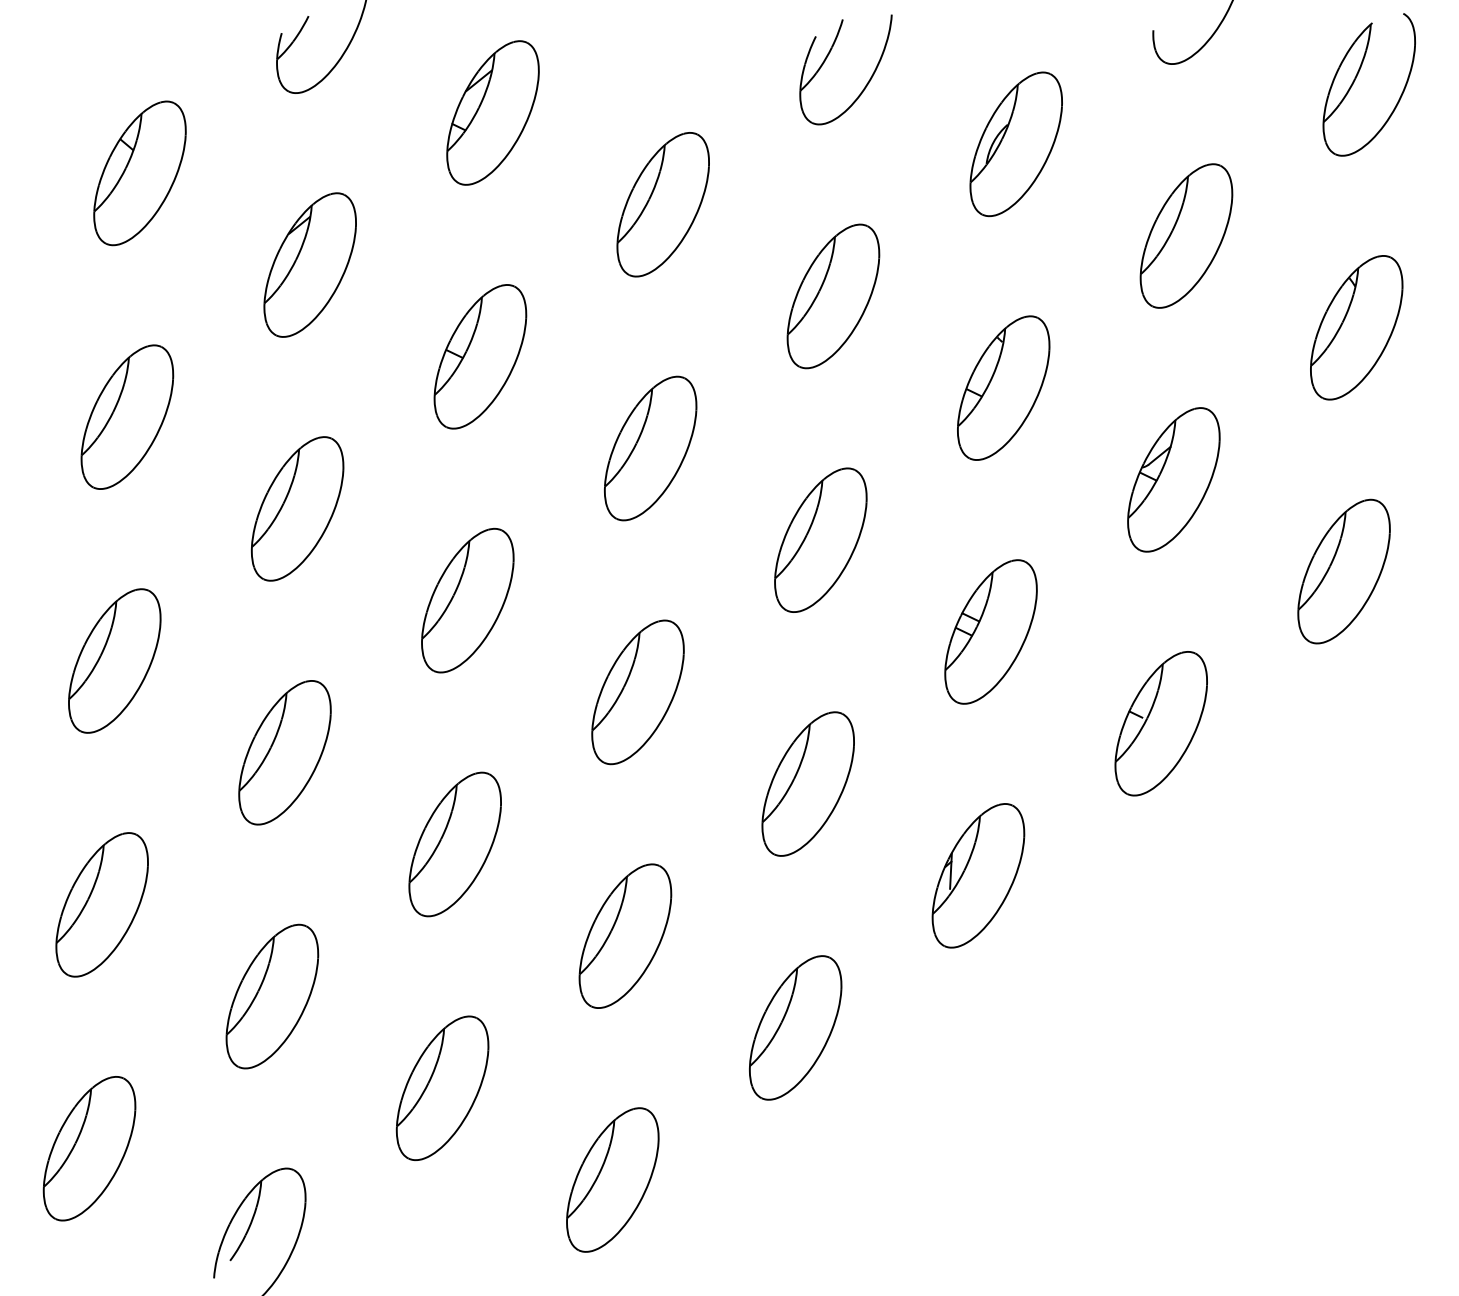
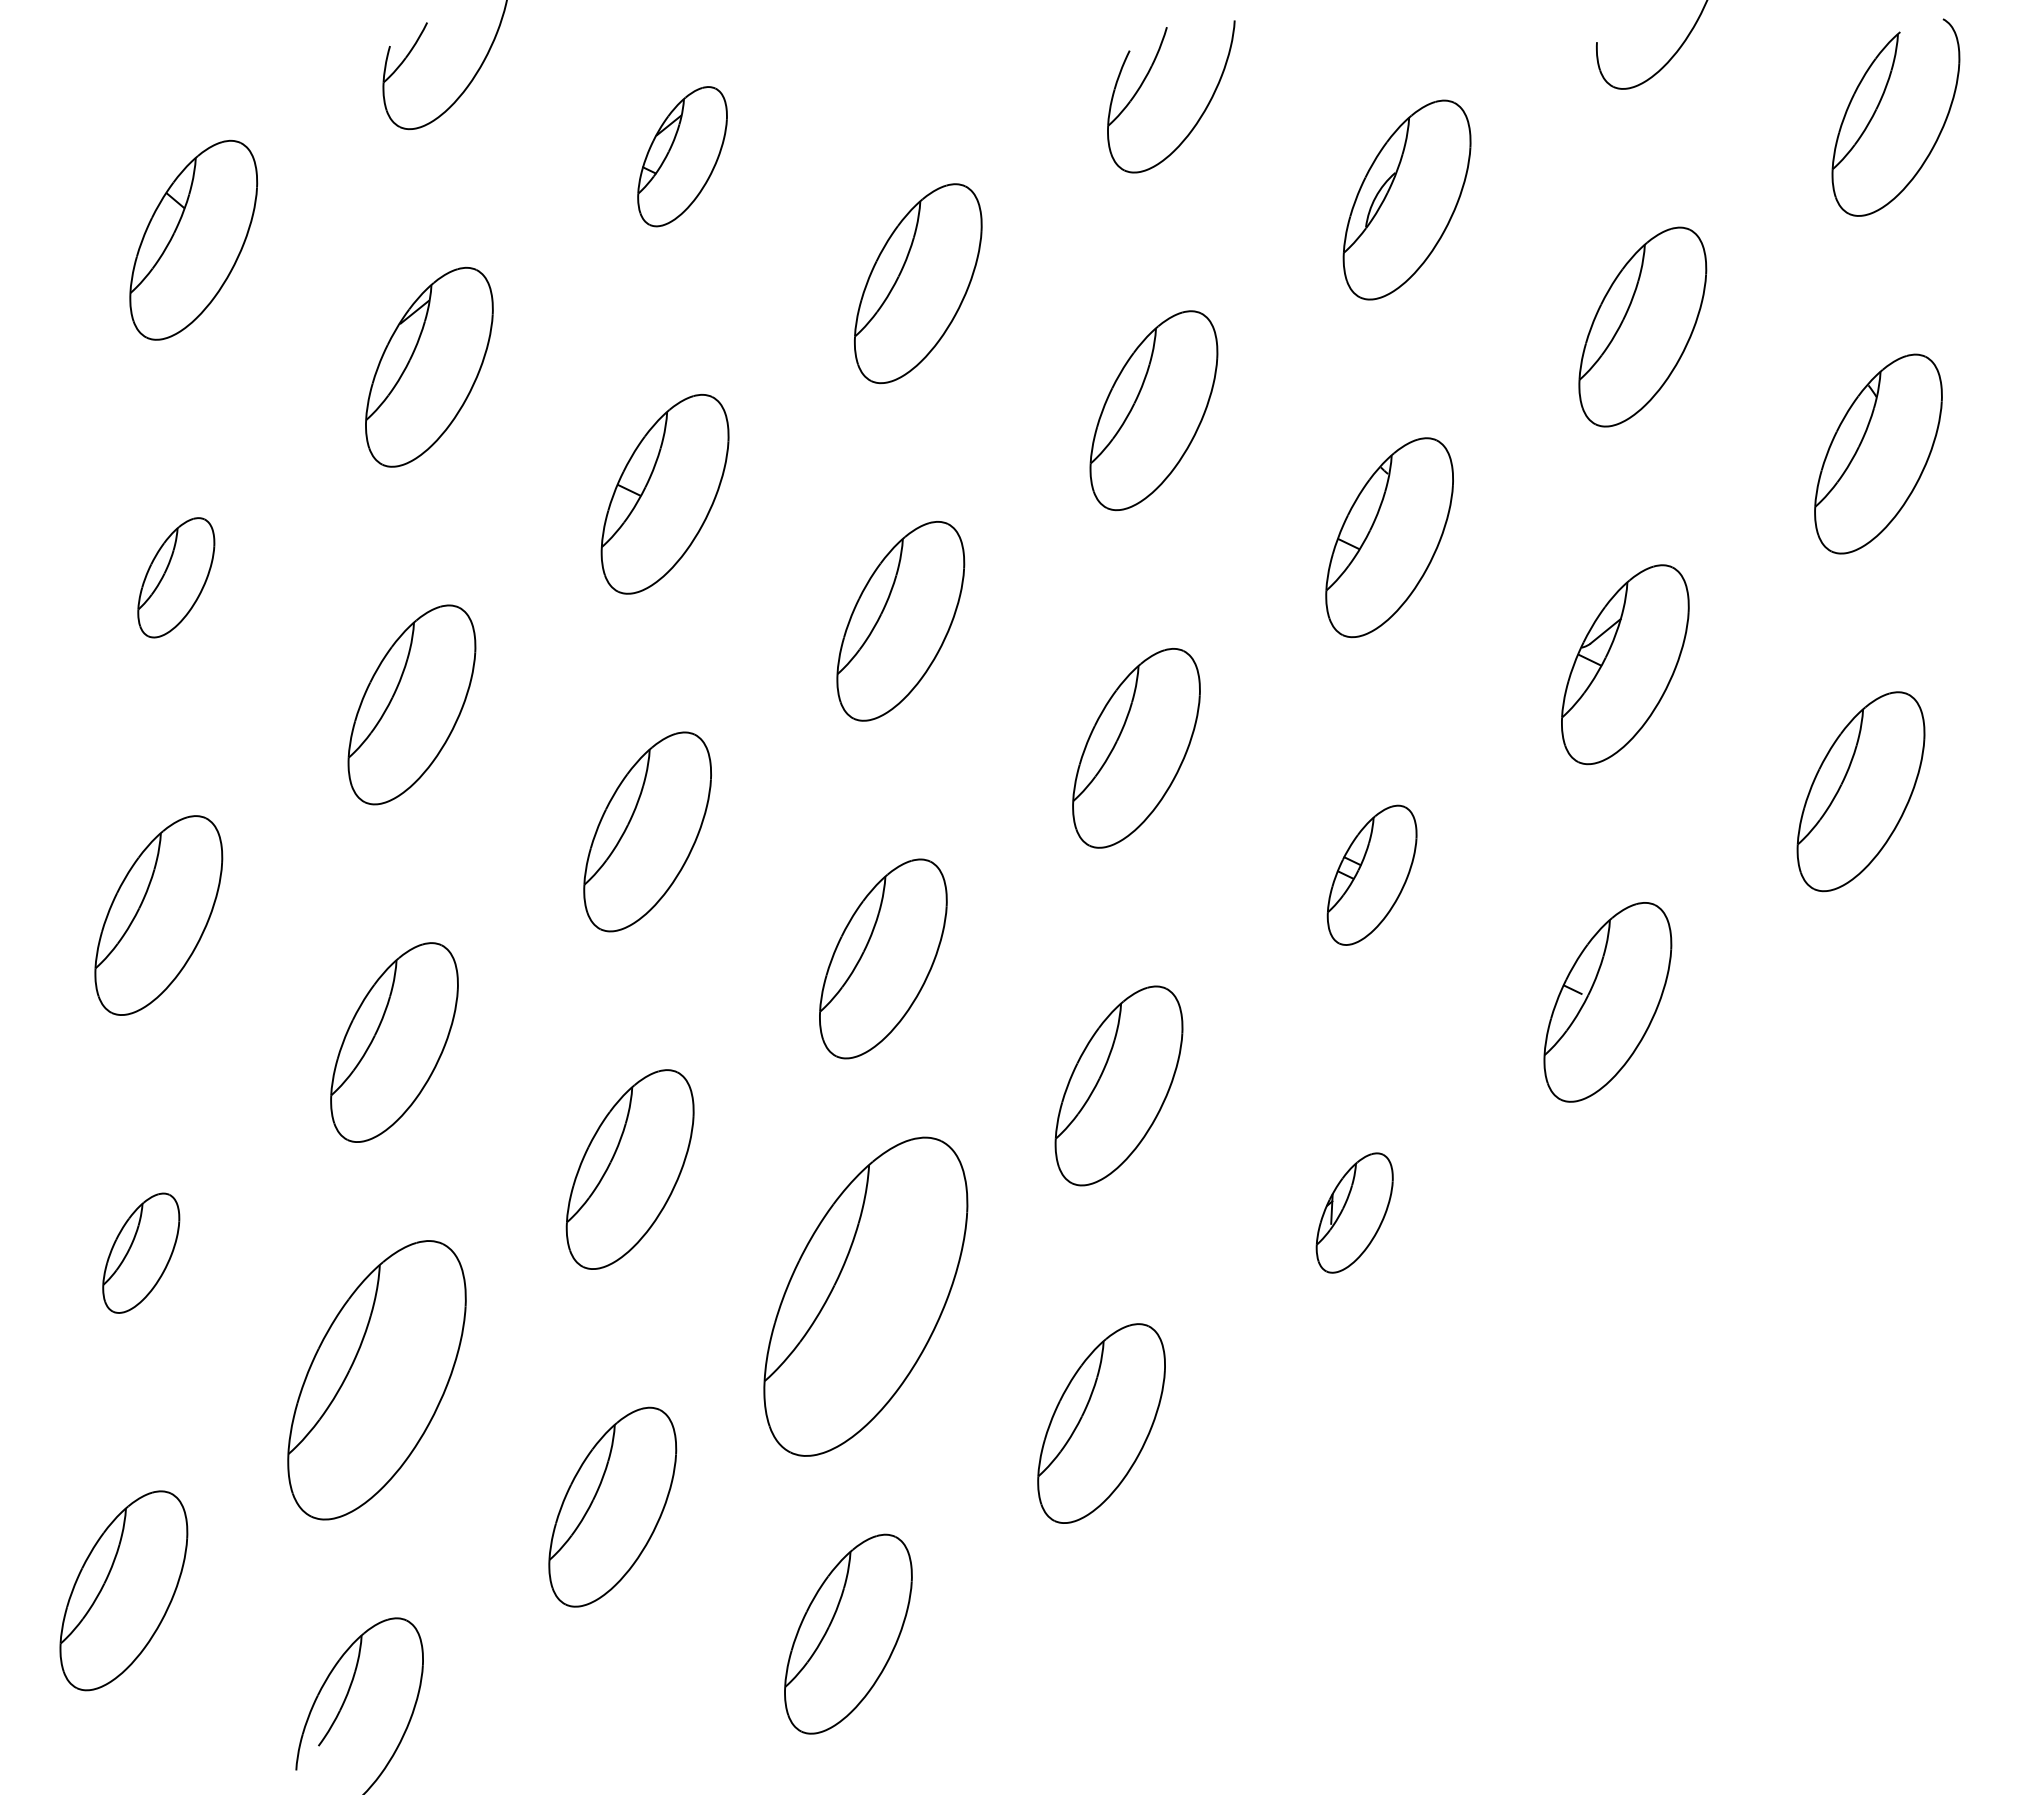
part: (492, 112) -> (681, 155), size x0.7
part: (127, 416) -> (176, 576), size x0.6
part: (990, 631) -> (1371, 874), size x0.7
part: (978, 875) -> (1354, 1212), size x0.6
part: (101, 904) -> (140, 1252), size x0.6
part: (625, 935) -> (865, 1295), size x1.6
part: (272, 996) -> (377, 1380), size x1.4

